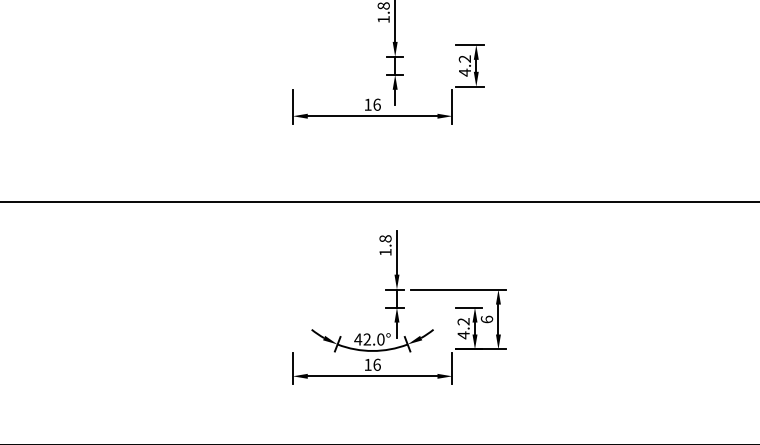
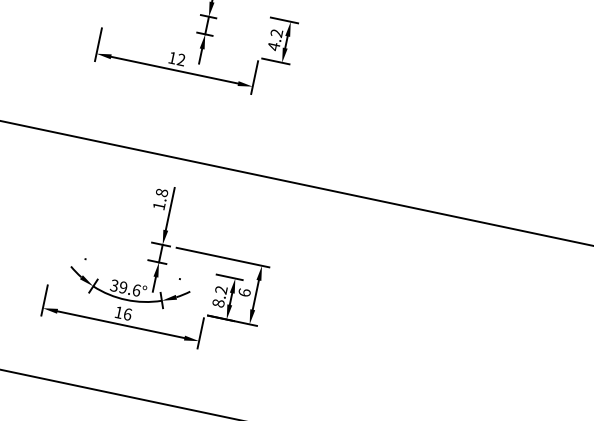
text: (376, 104) -> (180, 59), 16 -> 12
text: (463, 335) -> (218, 303), 4.2 -> 8.2
text: (369, 339) -> (125, 288), 42.0° -> 39.6°

